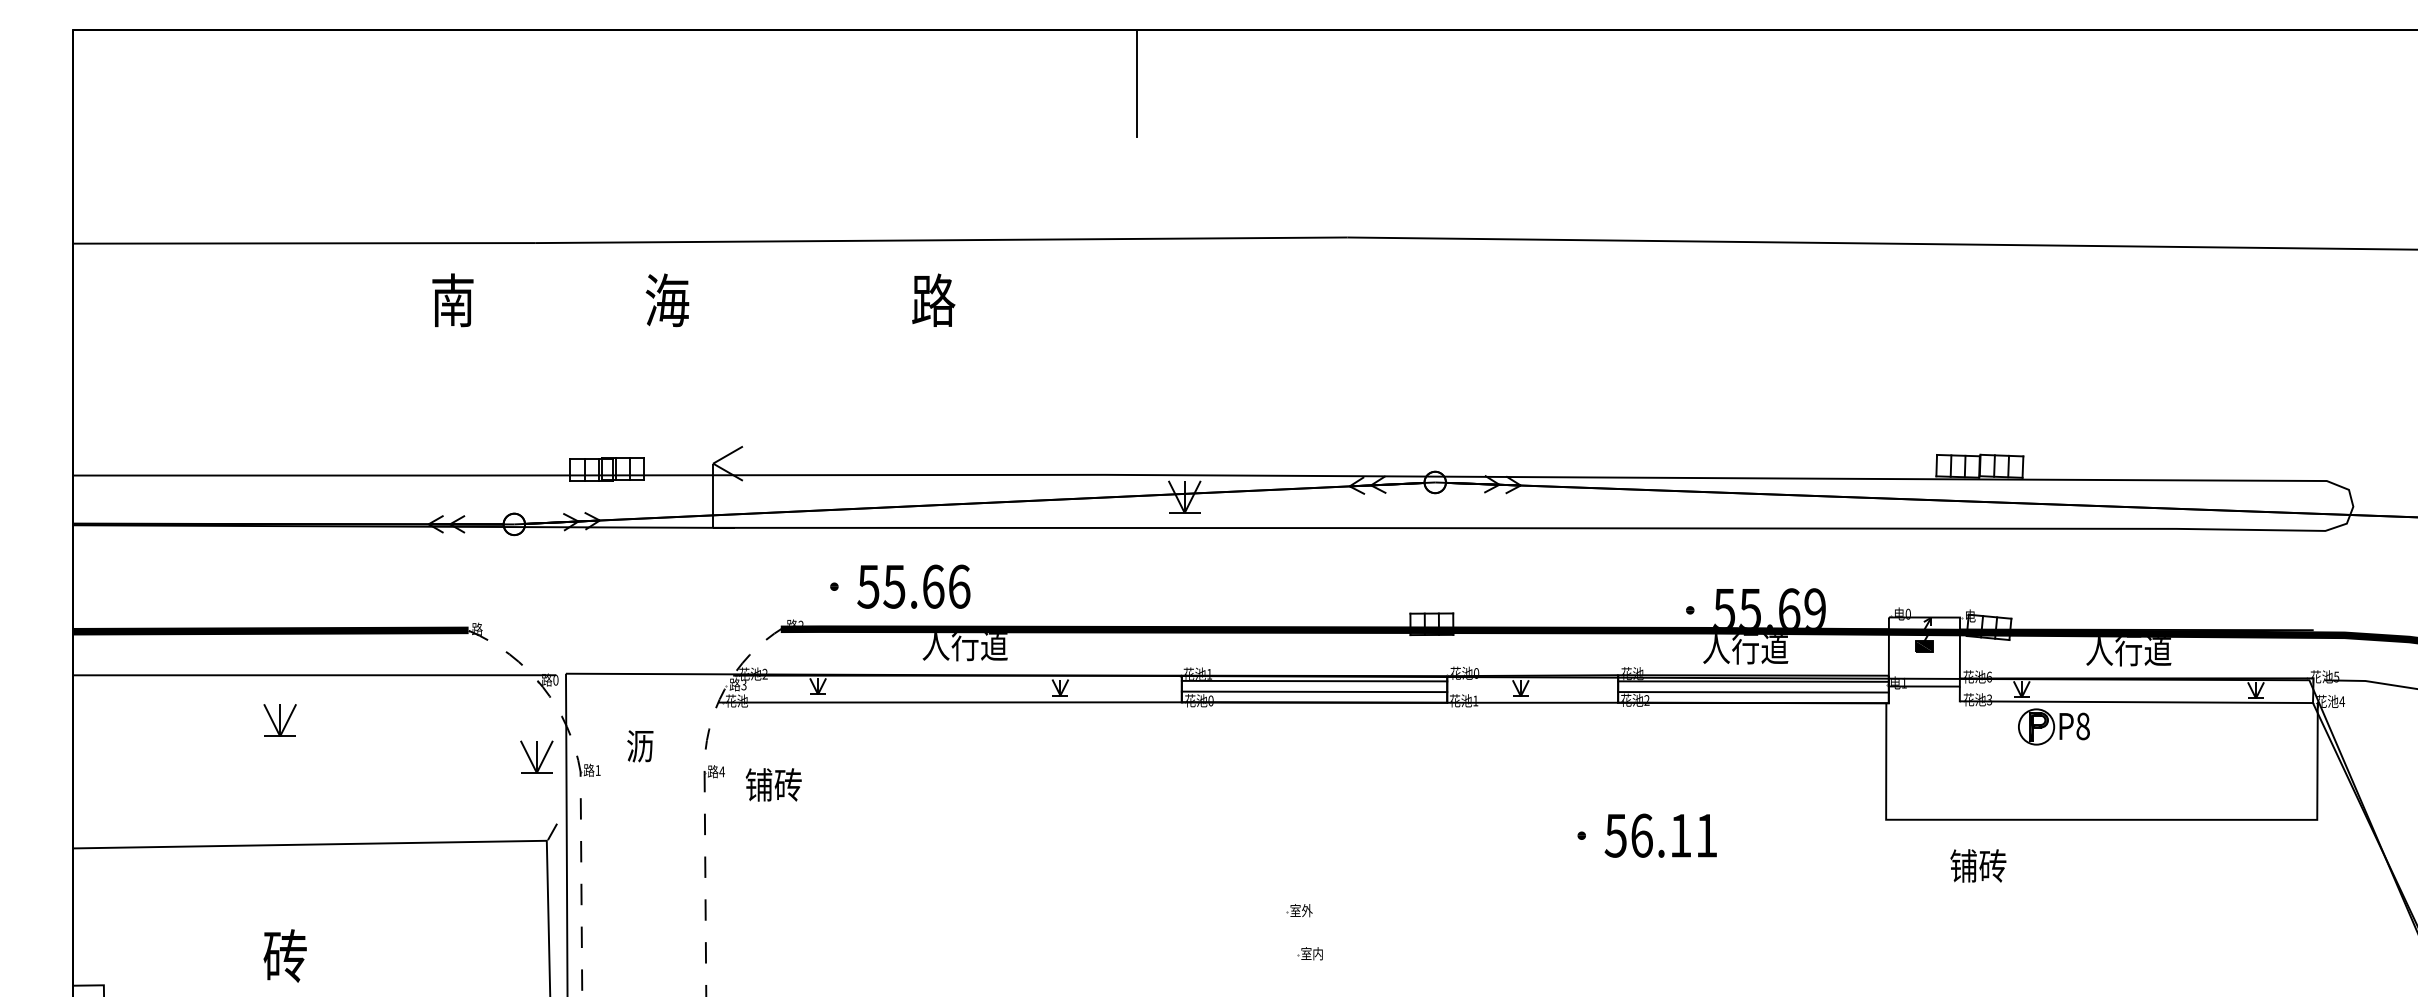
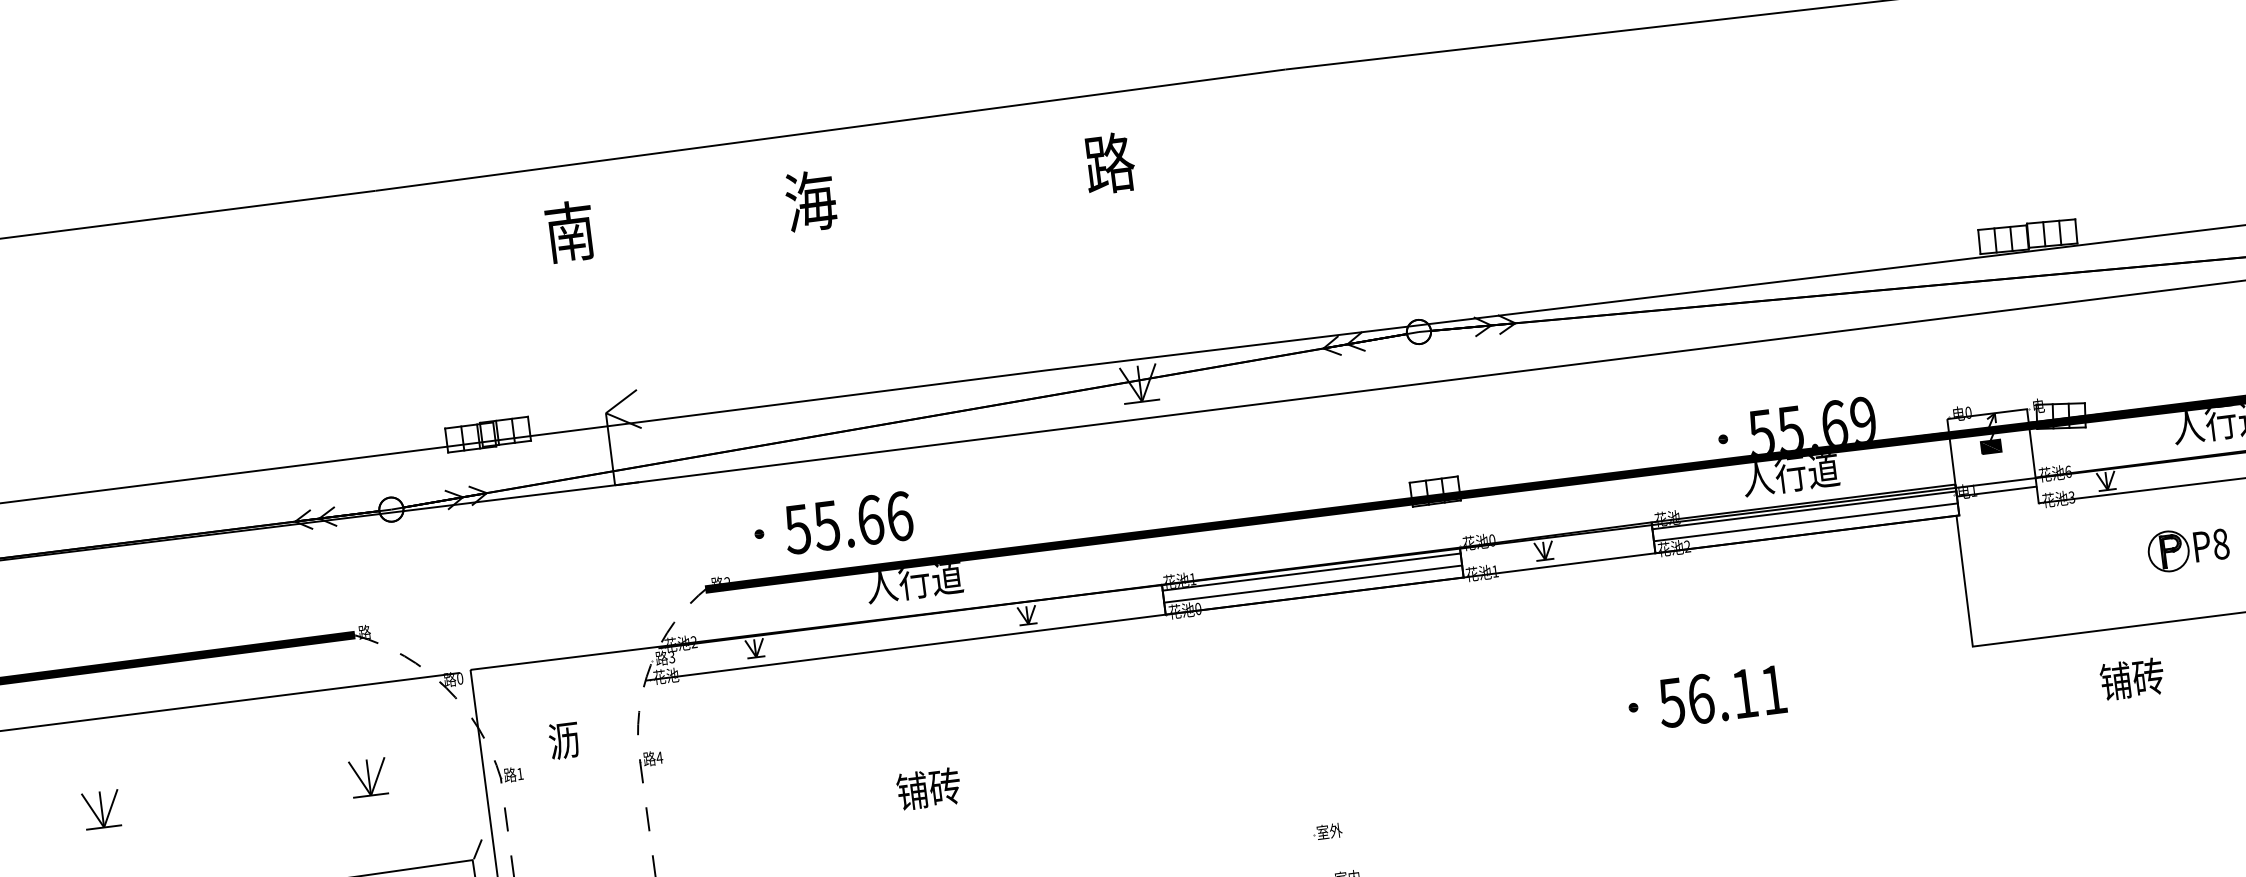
text: (693, 300) -> (840, 197), moved
part: (279, 720) -> (101, 809), moved
part: (2053, 726) -> (2187, 548), moved
part: (536, 756) -> (368, 777), moved
text: (773, 784) -> (928, 788), moved
text: (1978, 865) -> (2132, 678), moved

